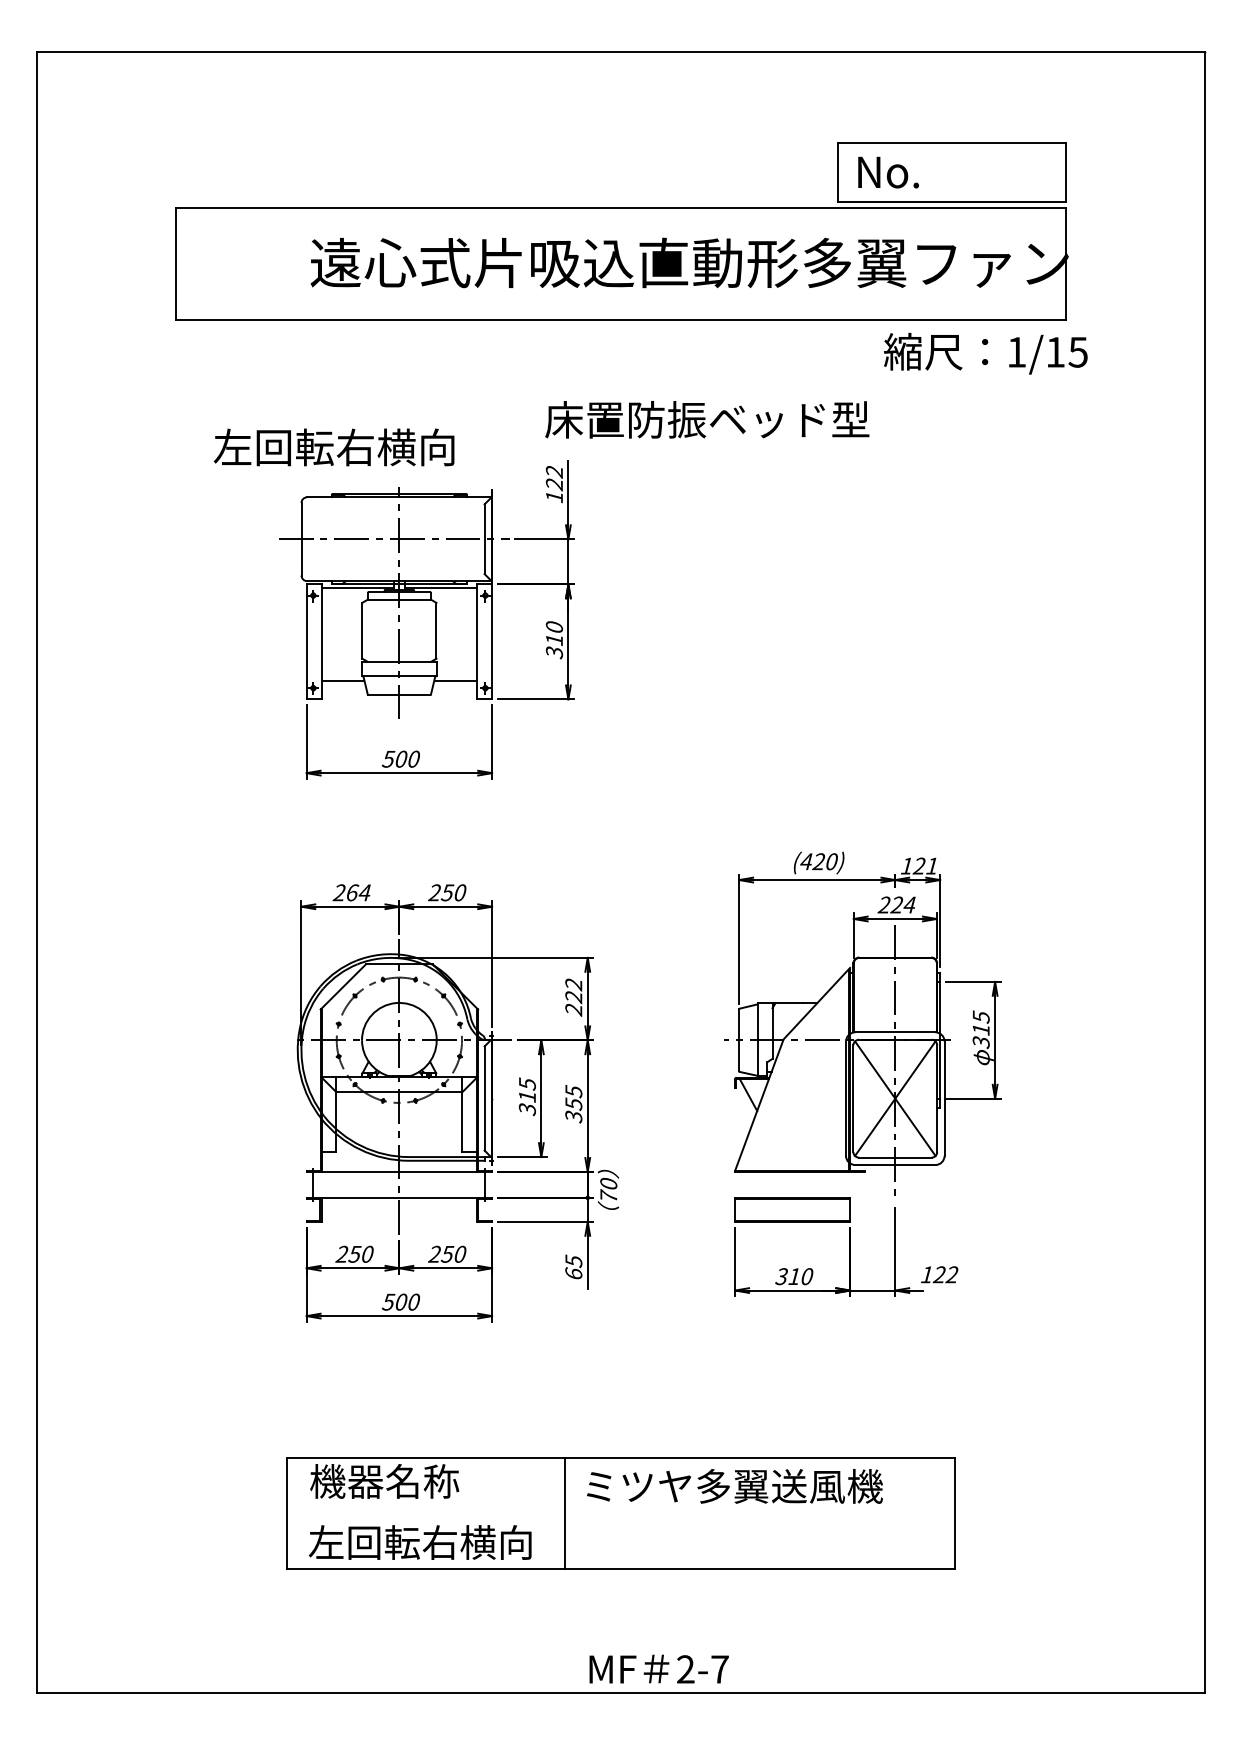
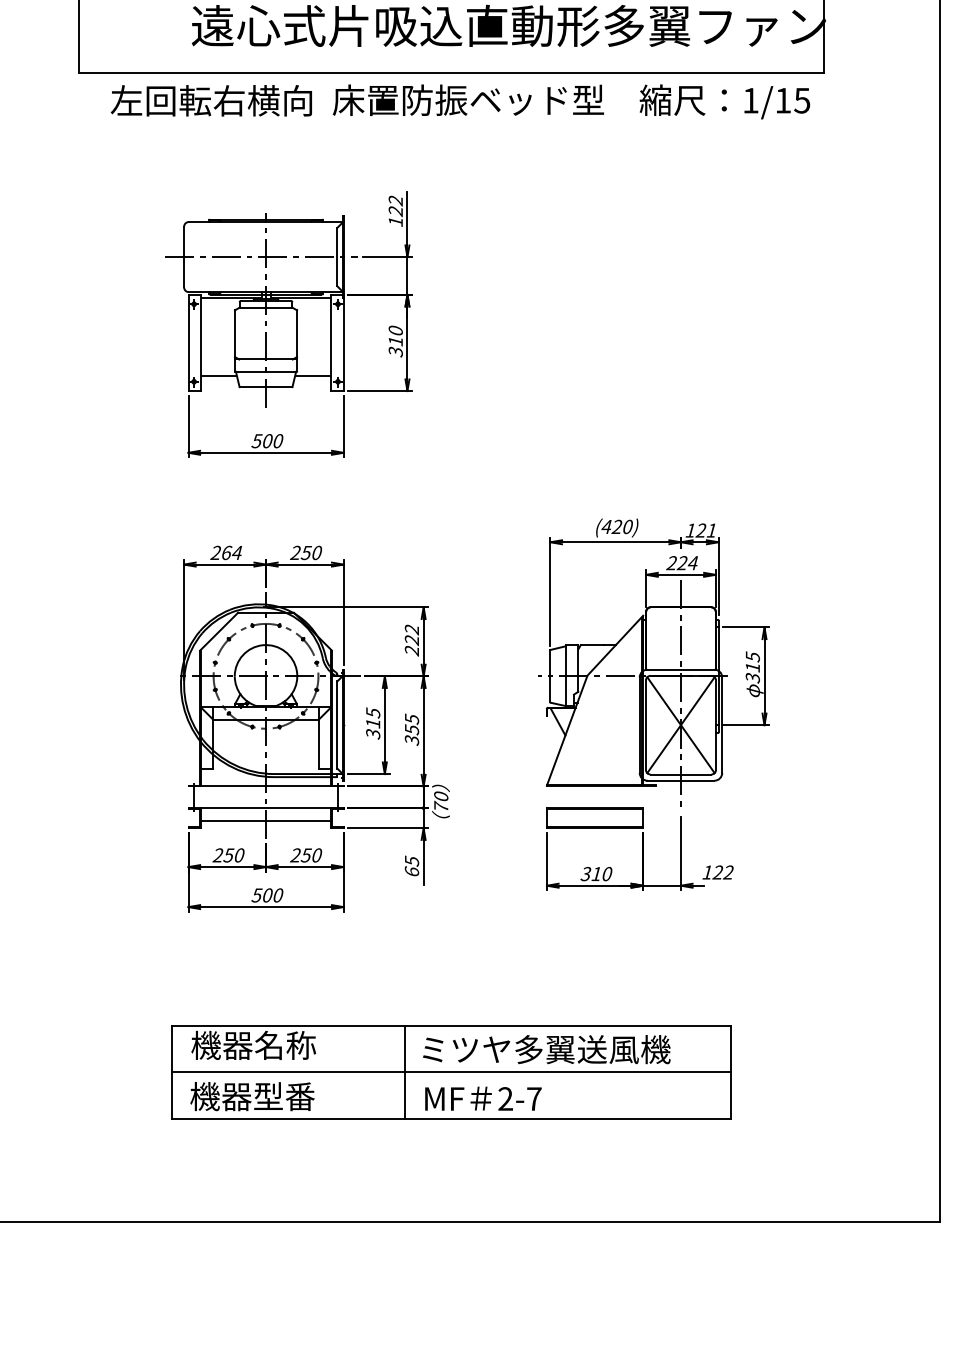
text: (985, 353) -> (724, 101), moved
text: (707, 419) -> (468, 100), moved
text: (333, 447) -> (210, 100), moved
line: (399, 1212) -> (266, 820), added
line: (620, 1513) -> (451, 1072), added
text: (419, 1542) -> (282, 1096), 左回転右横向 -> 機器型番
text: (658, 1668) -> (482, 1098), moved

